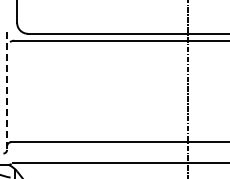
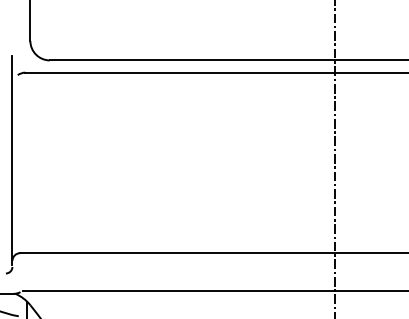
line: (7, 90) -> (13, 161), dashed -> solid

